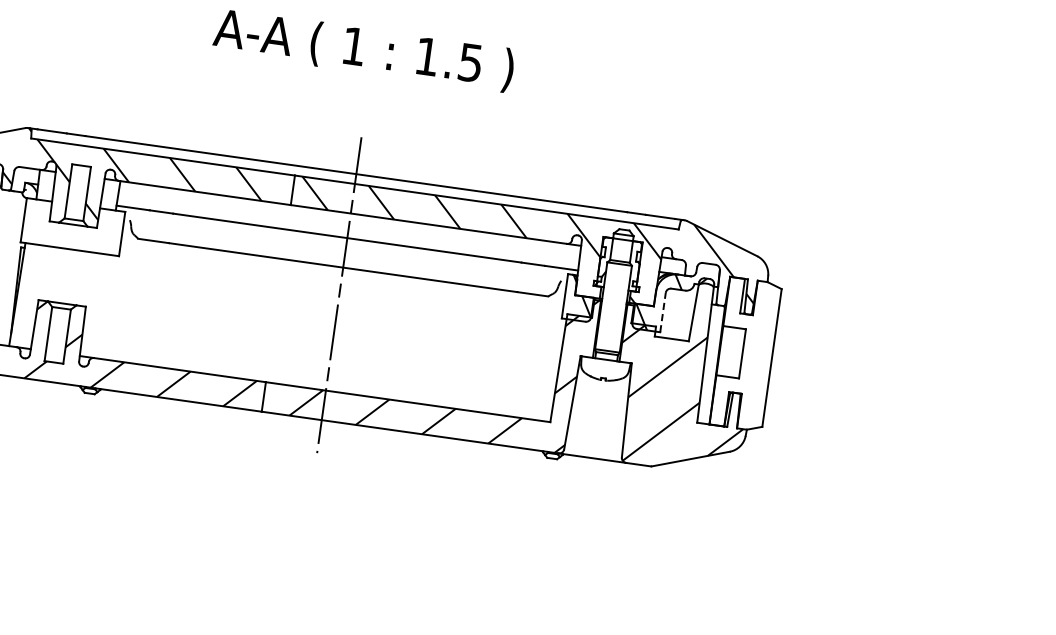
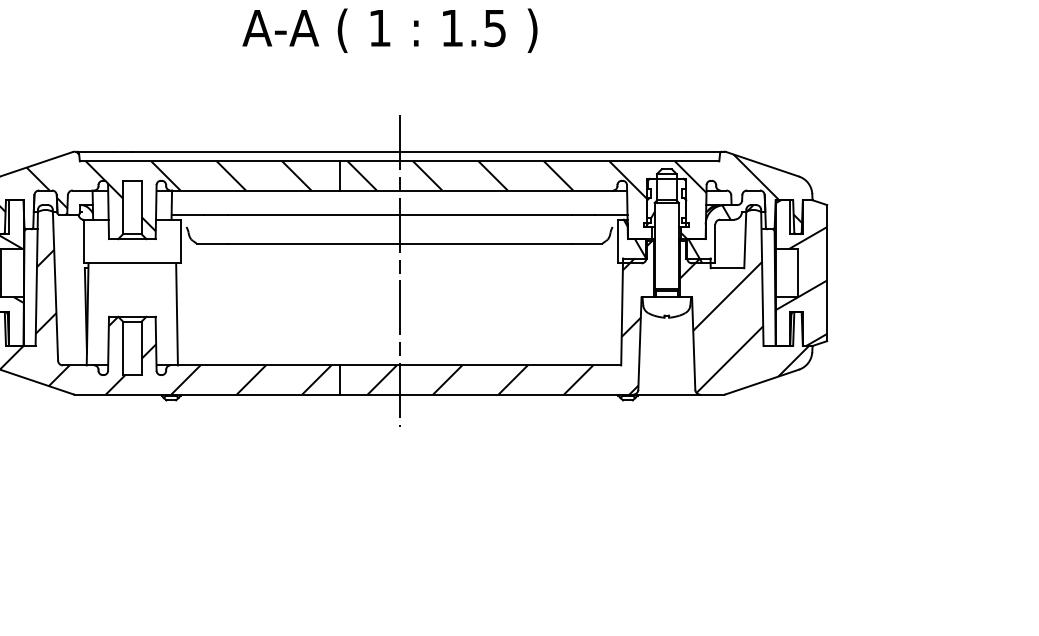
line: (107, 307) -> (176, 314), added
line: (663, 312) -> (715, 243), dashed -> solid
hatch: (746, 353) -> (801, 272), added

